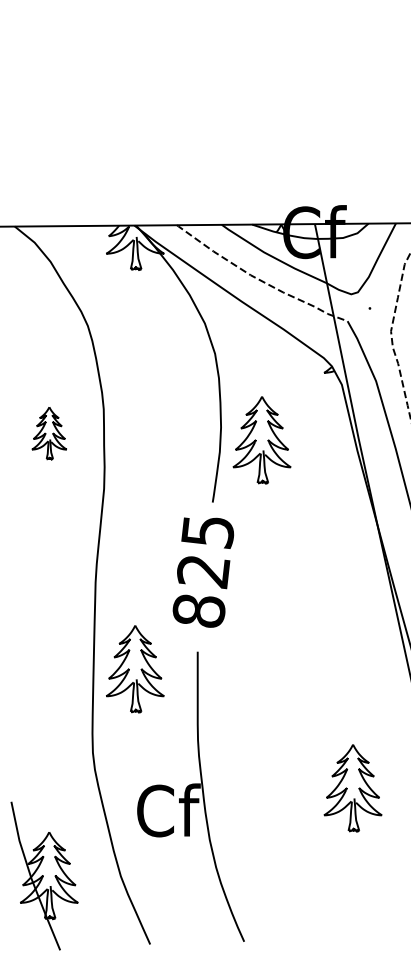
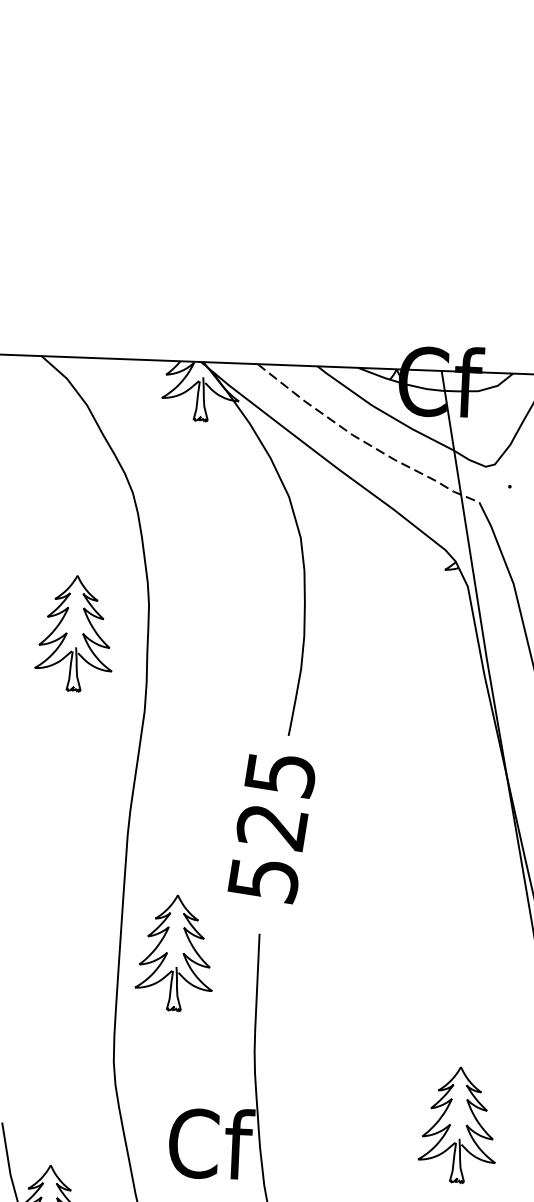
part: (49, 433) -> (75, 633), size x1.67
part: (261, 440) -> (357, 656), removed
text: (198, 611) -> (263, 880), 825 -> 525

